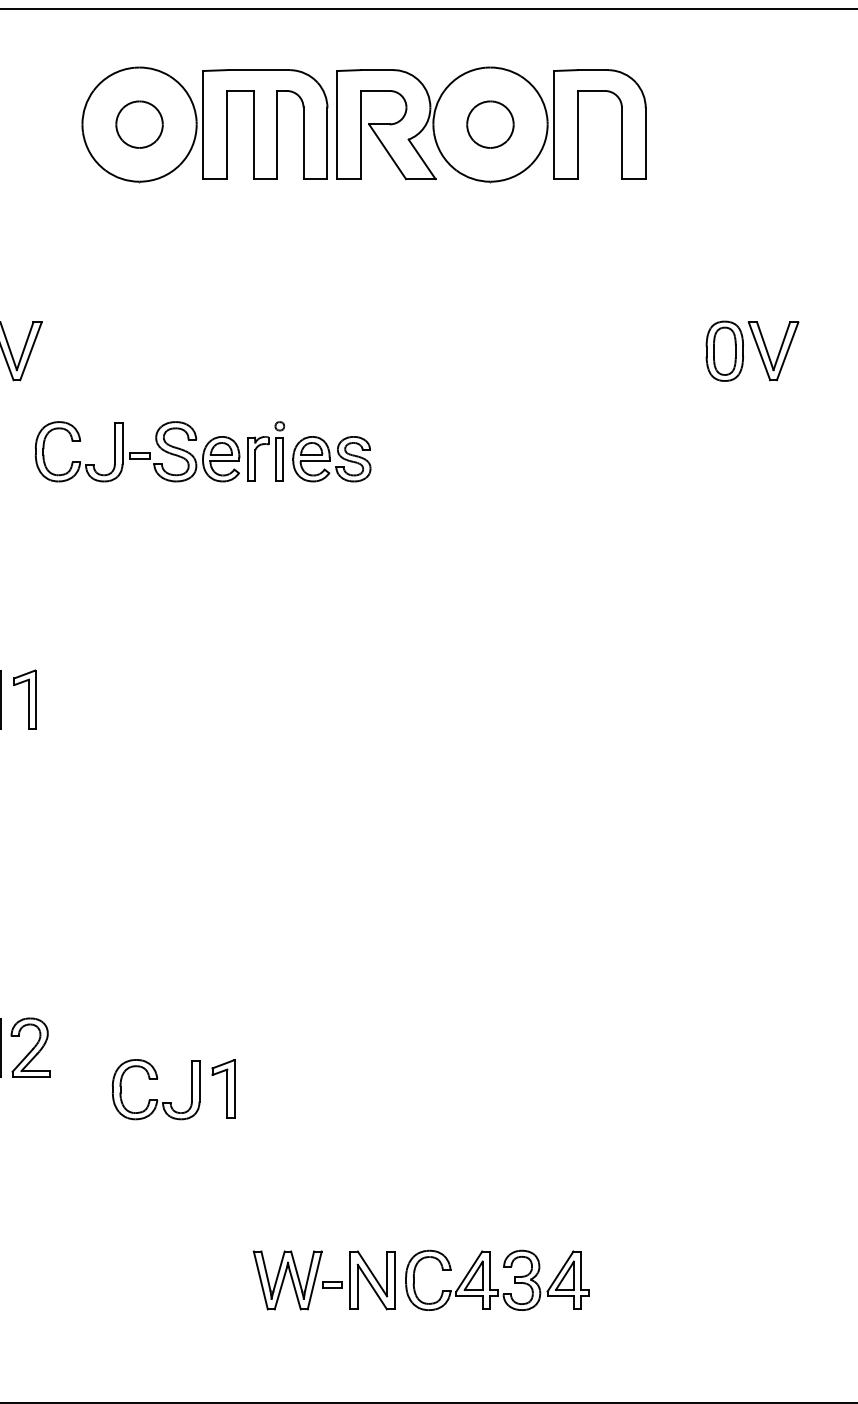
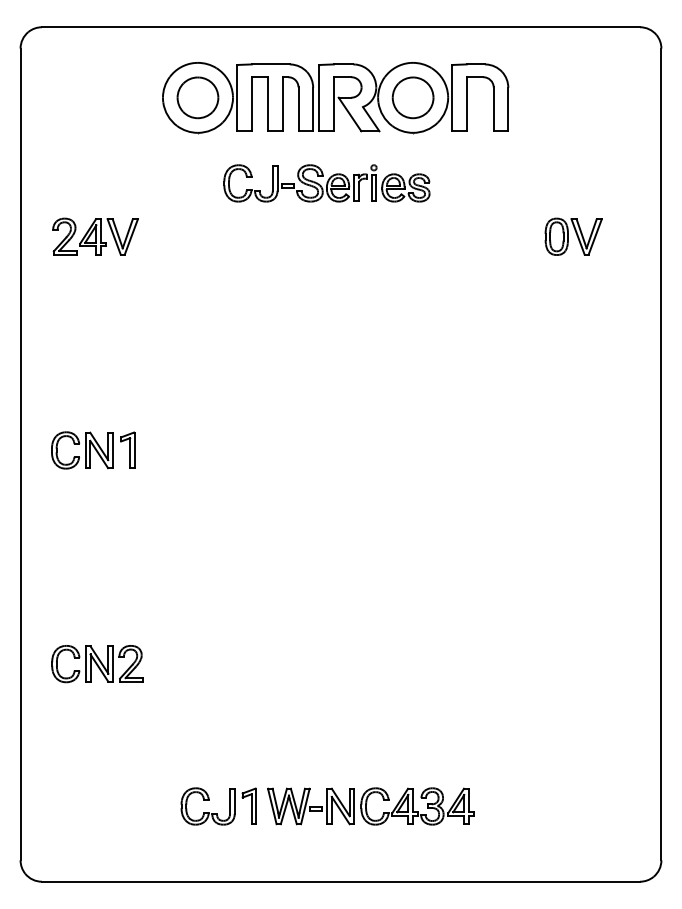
part: (138, 124) -> (197, 97), size x1.43
part: (489, 124) -> (412, 97), size x1.43
part: (202, 451) -> (326, 183), moved
part: (171, 1101) -> (217, 813), moved

